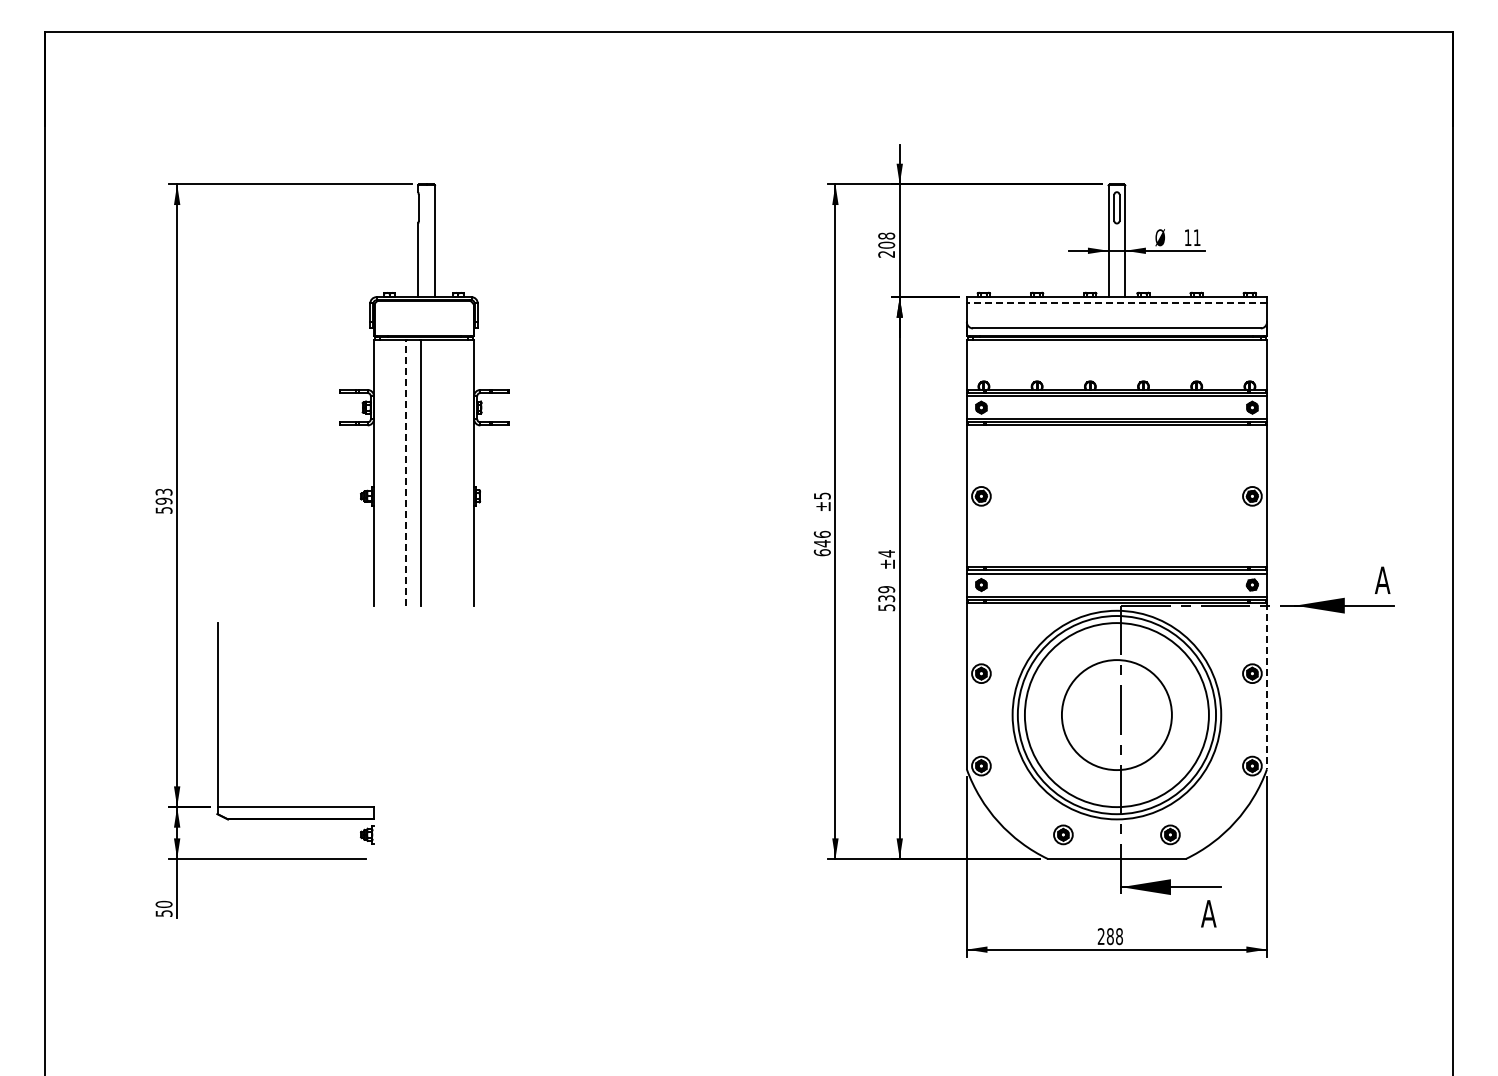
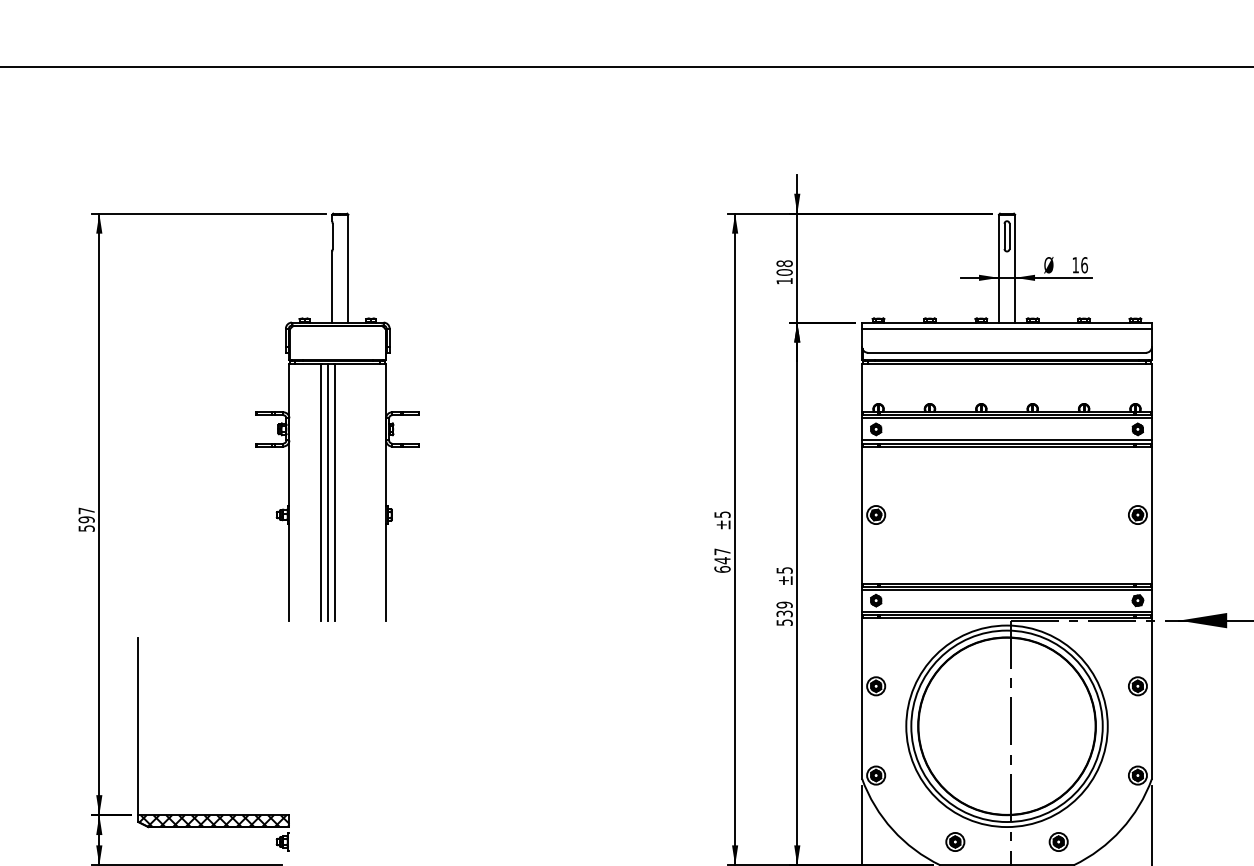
text: (1196, 237) -> (1083, 265), 11 -> 16
text: (886, 254) -> (784, 281), 208 -> 108
line: (1116, 303) -> (1006, 328), dashed -> solid
line: (406, 472) -> (320, 491), dashed -> solid
line: (413, 472) -> (327, 491), added
text: (163, 491) -> (86, 510), 593 -> 597
text: (821, 533) -> (721, 550), 646 -> 647
text: (886, 553) -> (784, 570), ±4 -> ±5
line: (1267, 686) -> (1152, 698), dashed -> solid
circle: (1116, 714) -> (1006, 725), size x1.67
hatch: (295, 813) -> (213, 821), added

